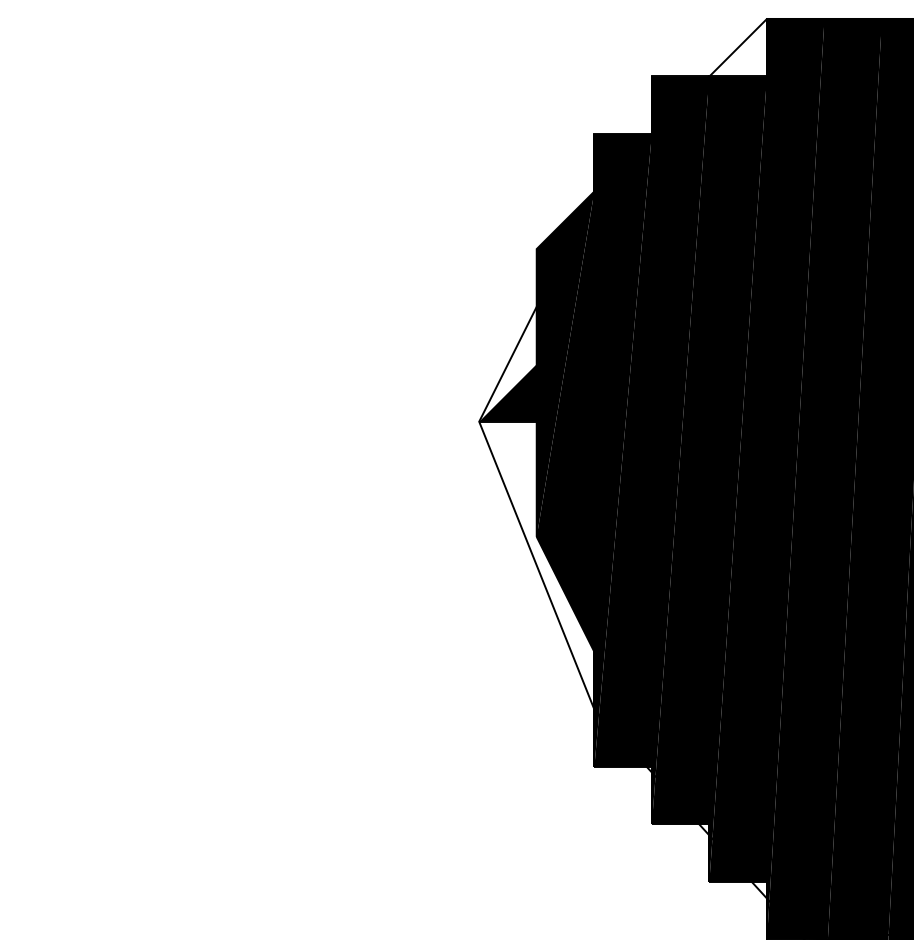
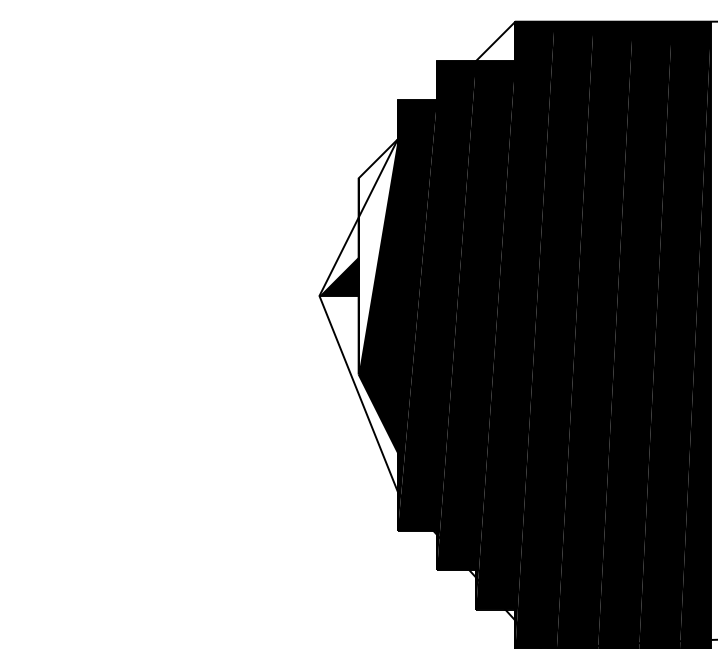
fill: (564, 363) -> (377, 256), removed

